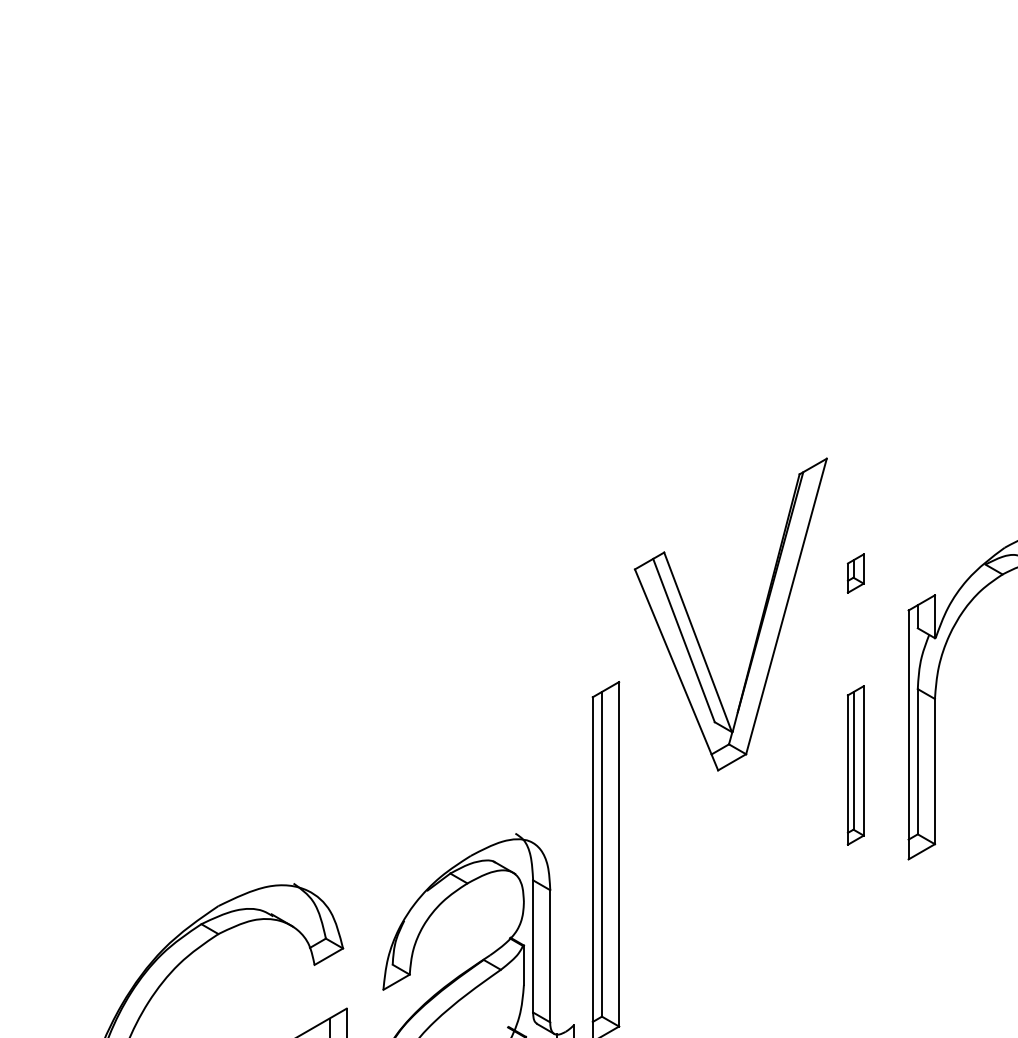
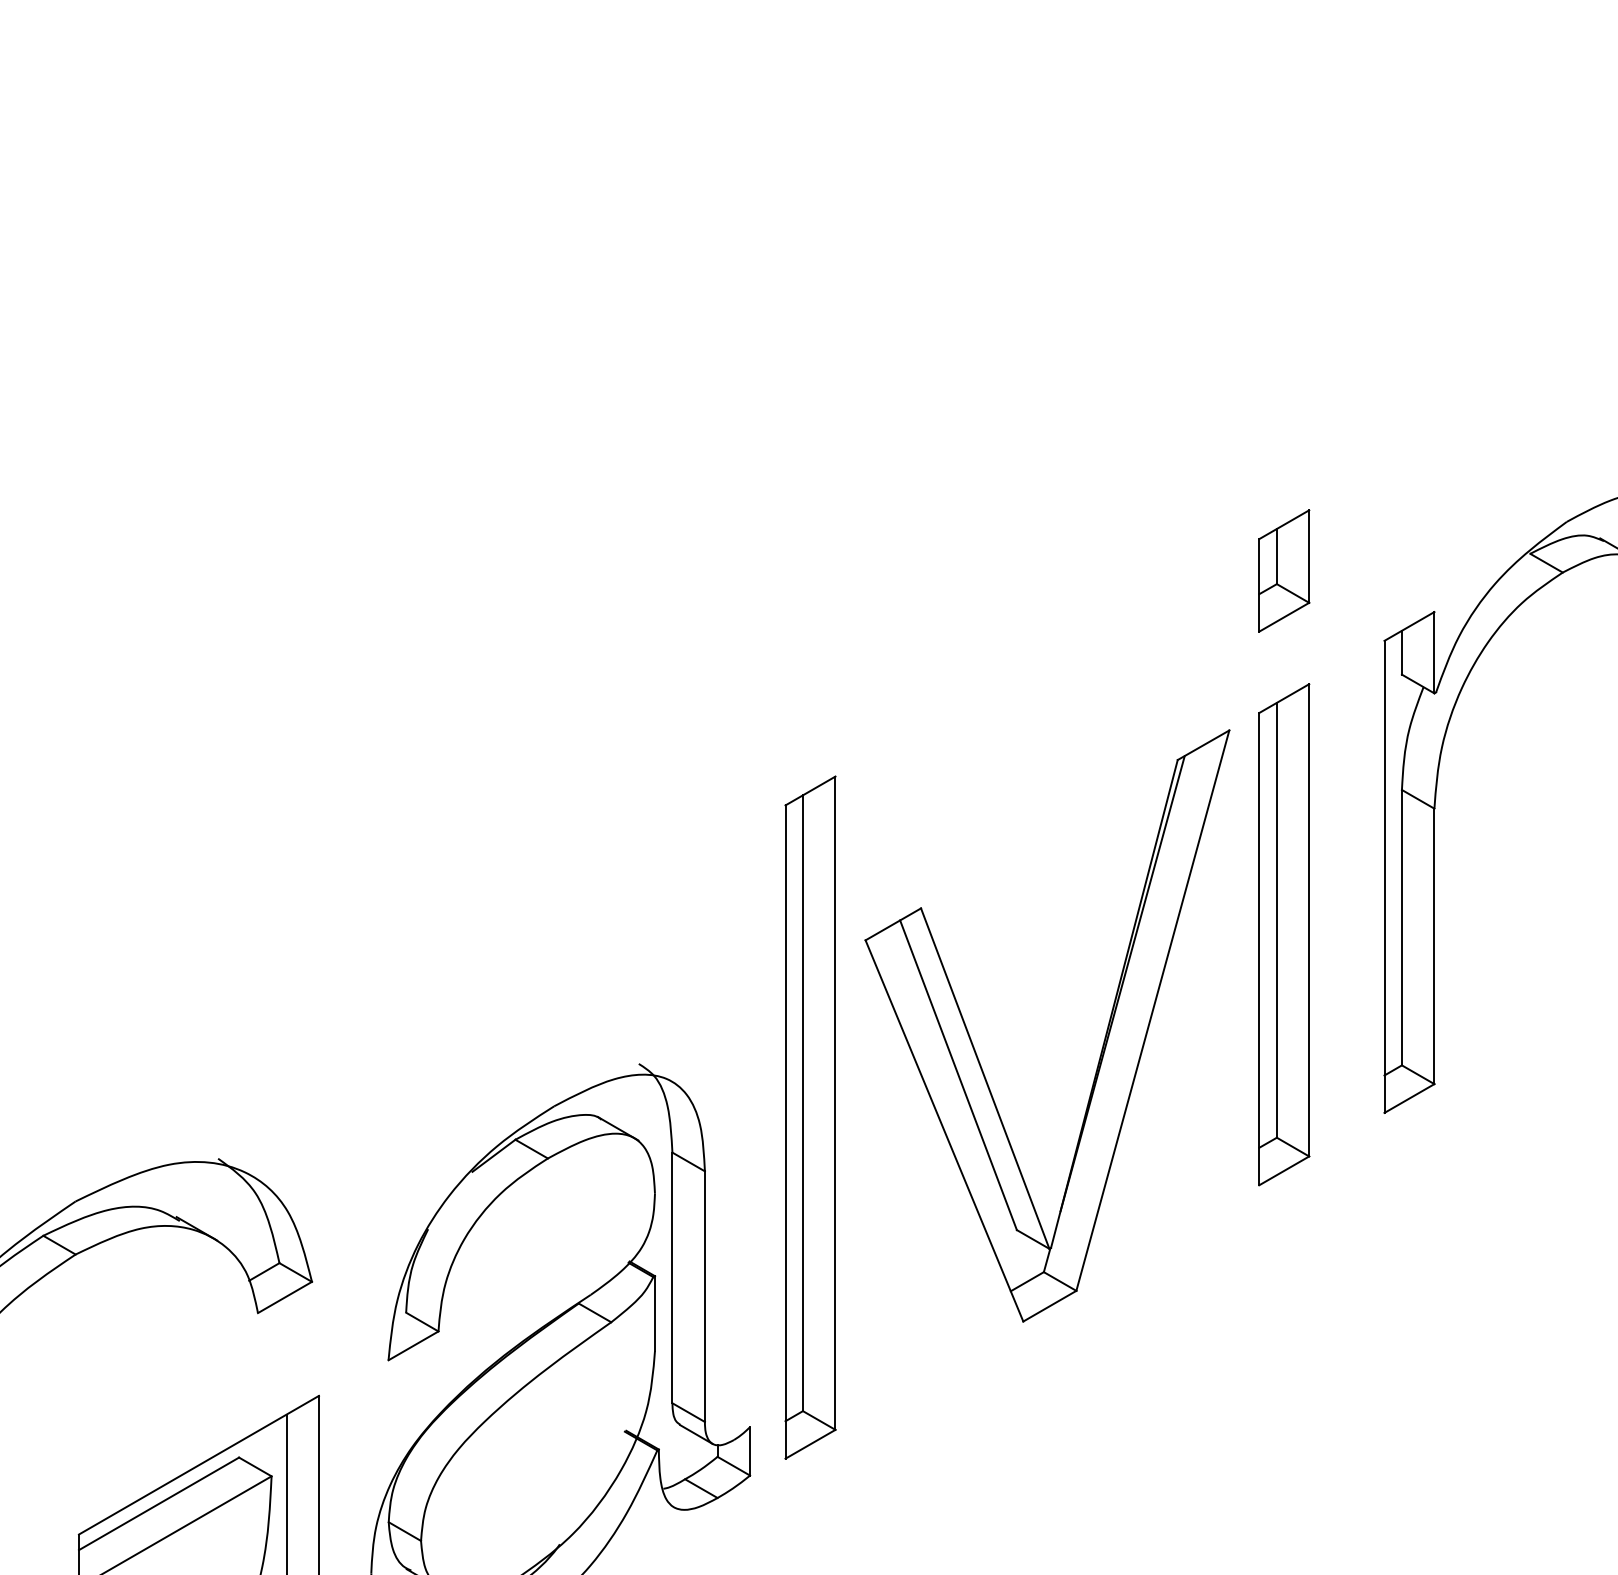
part: (855, 573) -> (1283, 570), size x1.67
part: (759, 623) -> (1101, 1042), moved
part: (855, 765) -> (1283, 934), size x1.67

